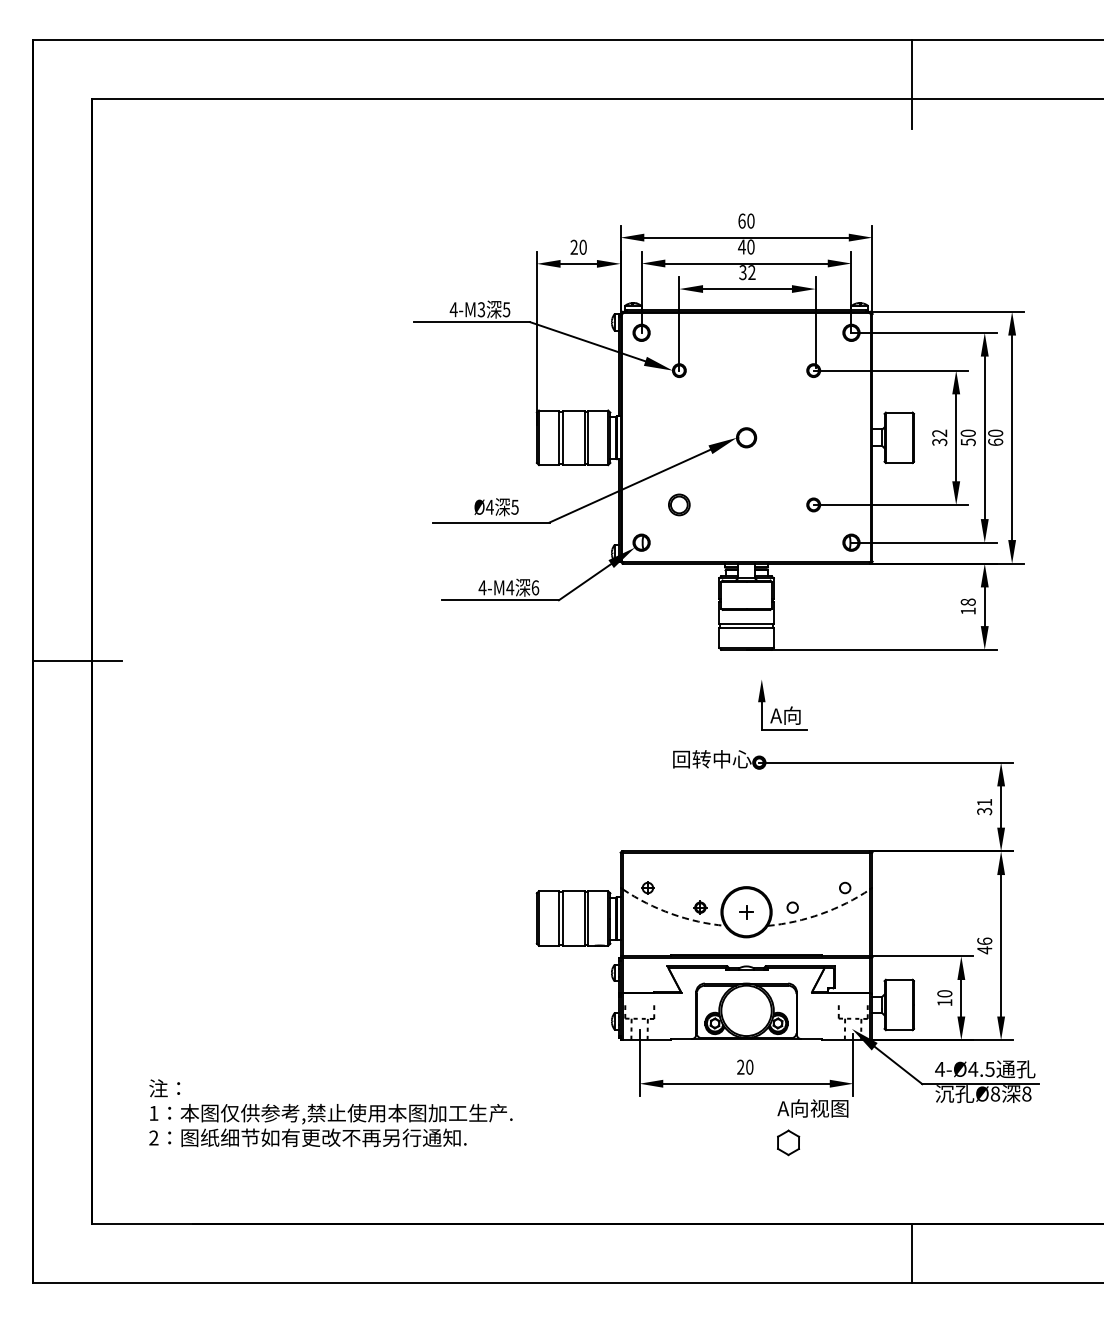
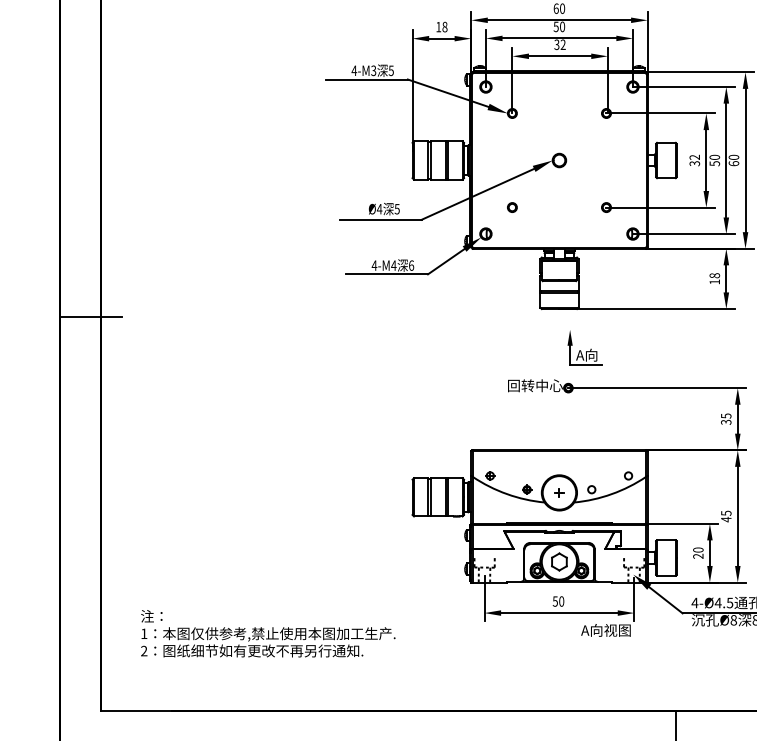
text: (578, 246) -> (441, 26), 20 -> 18
text: (741, 246) -> (555, 26), 40 -> 50
circle: (679, 504) -> (512, 207), size x0.62
text: (984, 802) -> (726, 416), 31 -> 35
arc: (821, 913) -> (611, 493), dashed -> solid
arc: (671, 914) -> (506, 494), dashed -> solid
text: (984, 941) -> (726, 513), 46 -> 45
text: (944, 1002) -> (698, 556), 10 -> 20
text: (740, 1066) -> (555, 600), 20 -> 50
part: (788, 1142) -> (559, 561), moved

